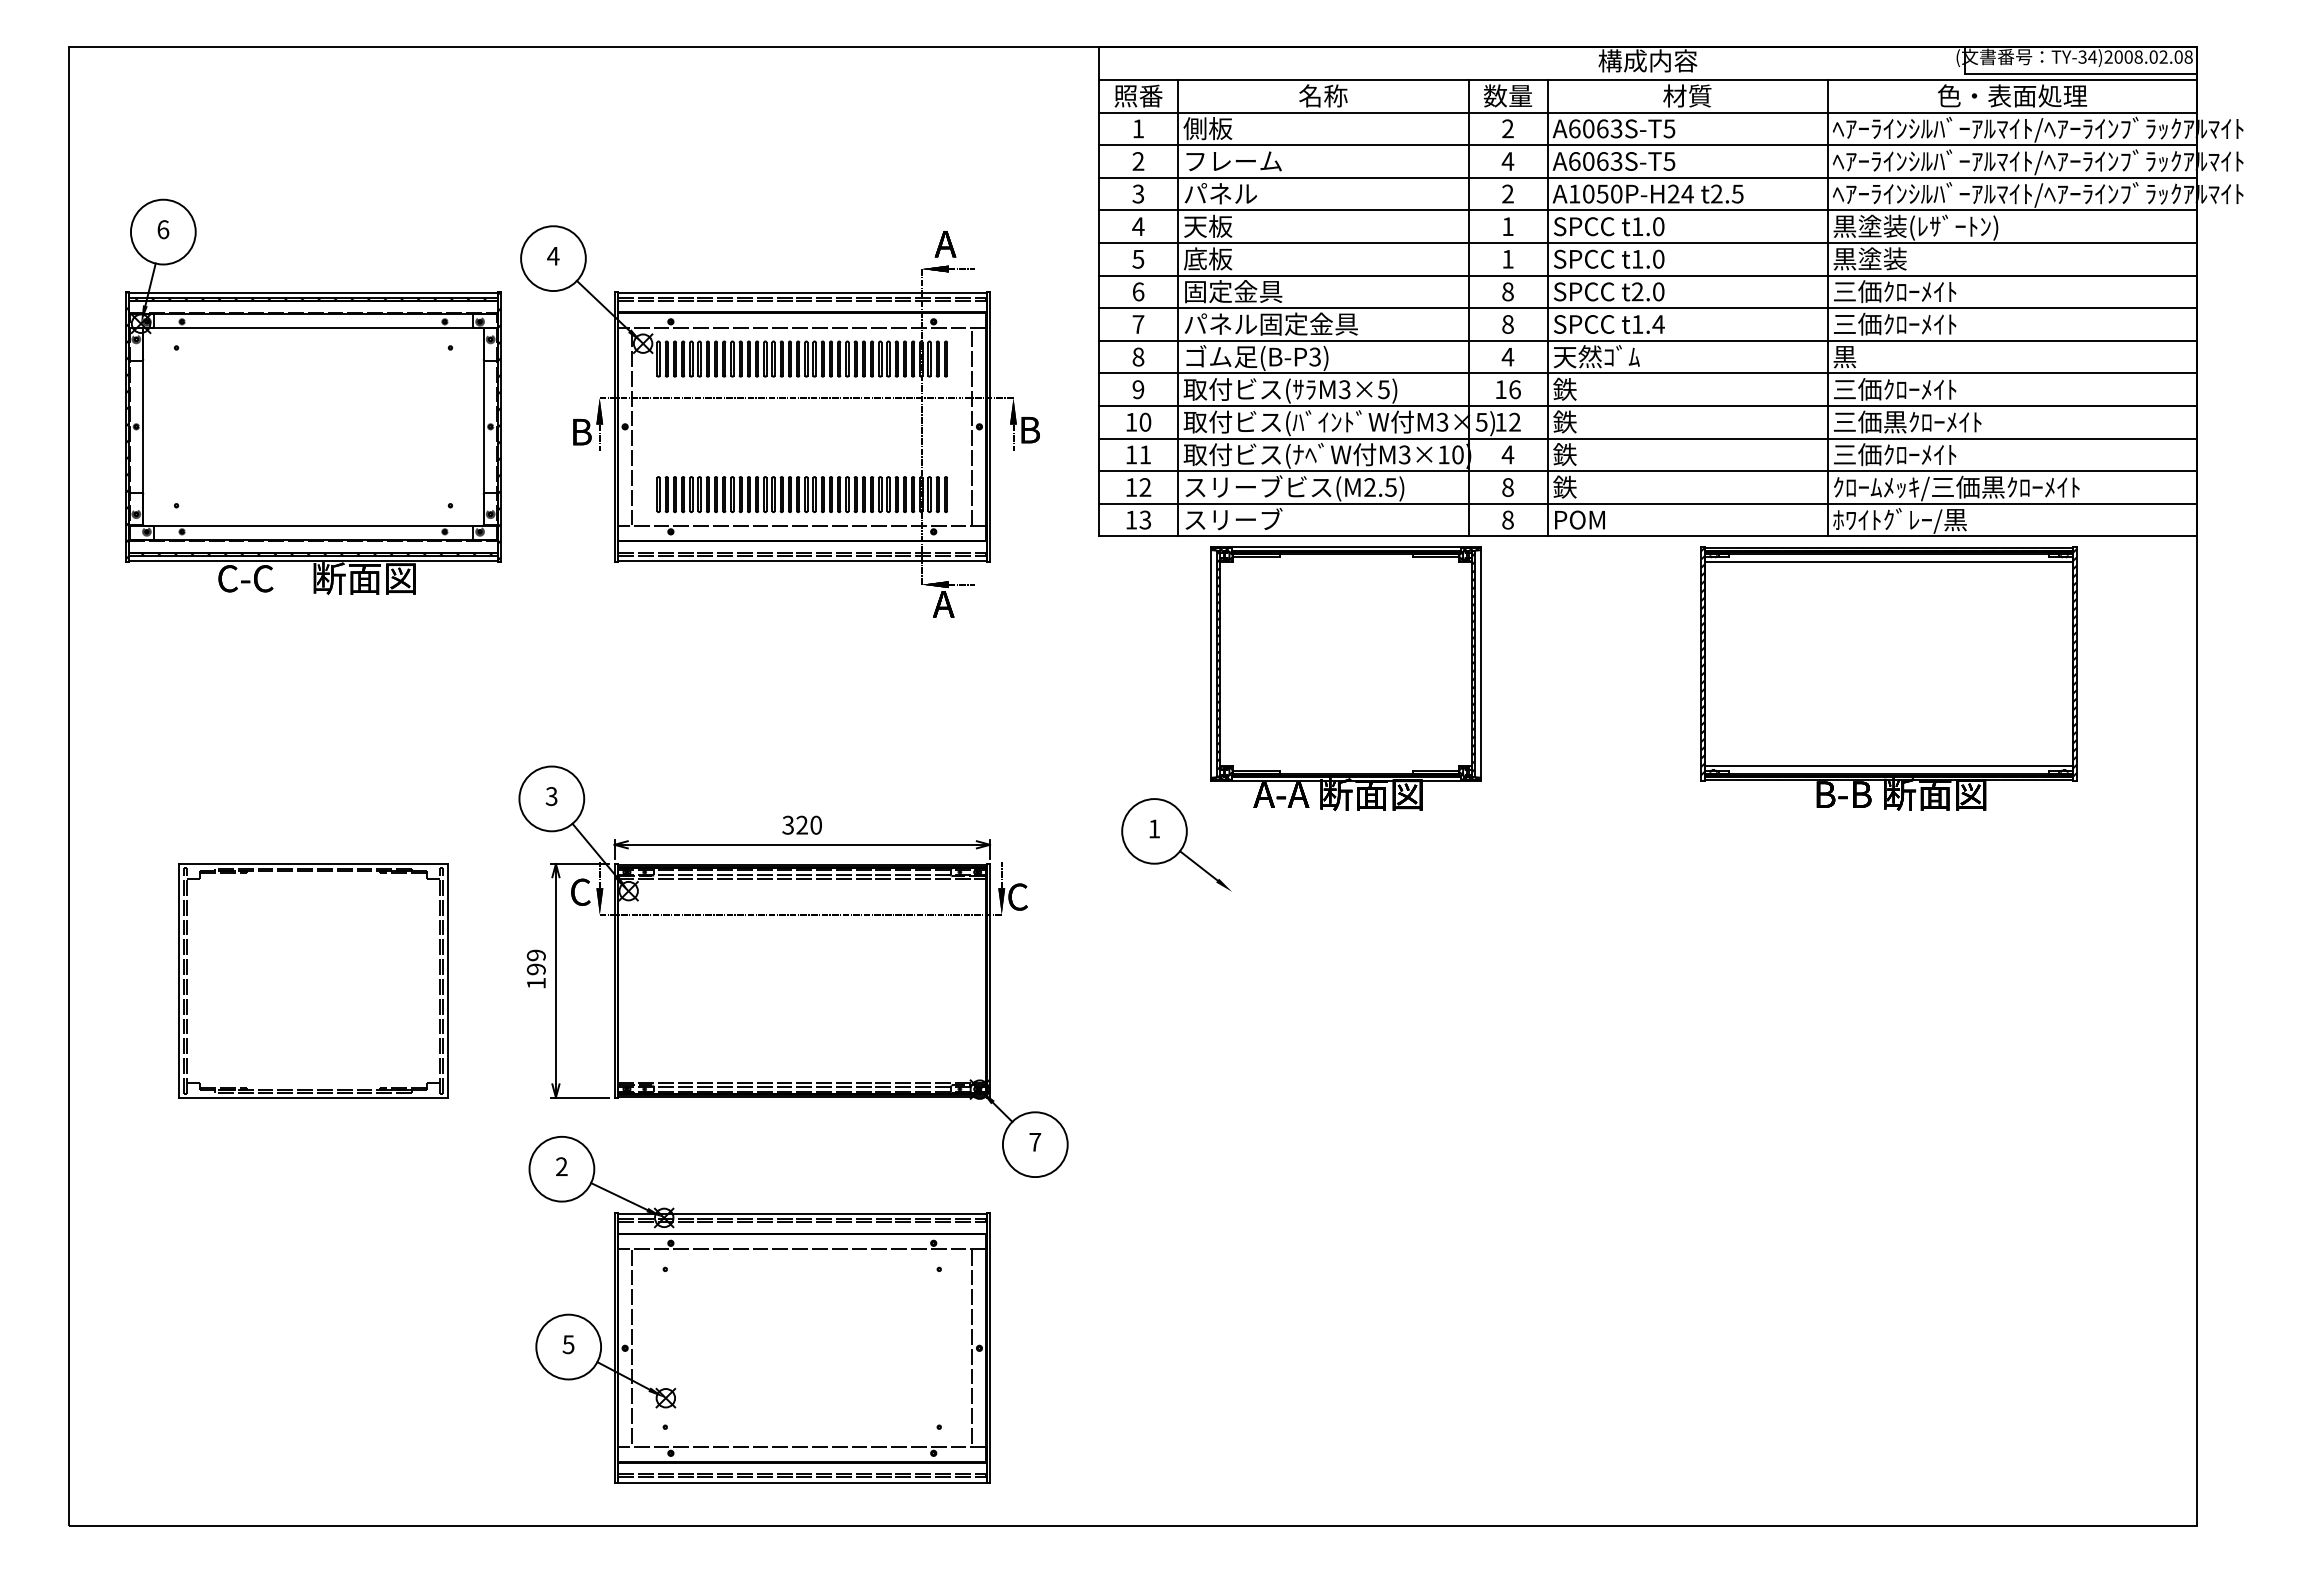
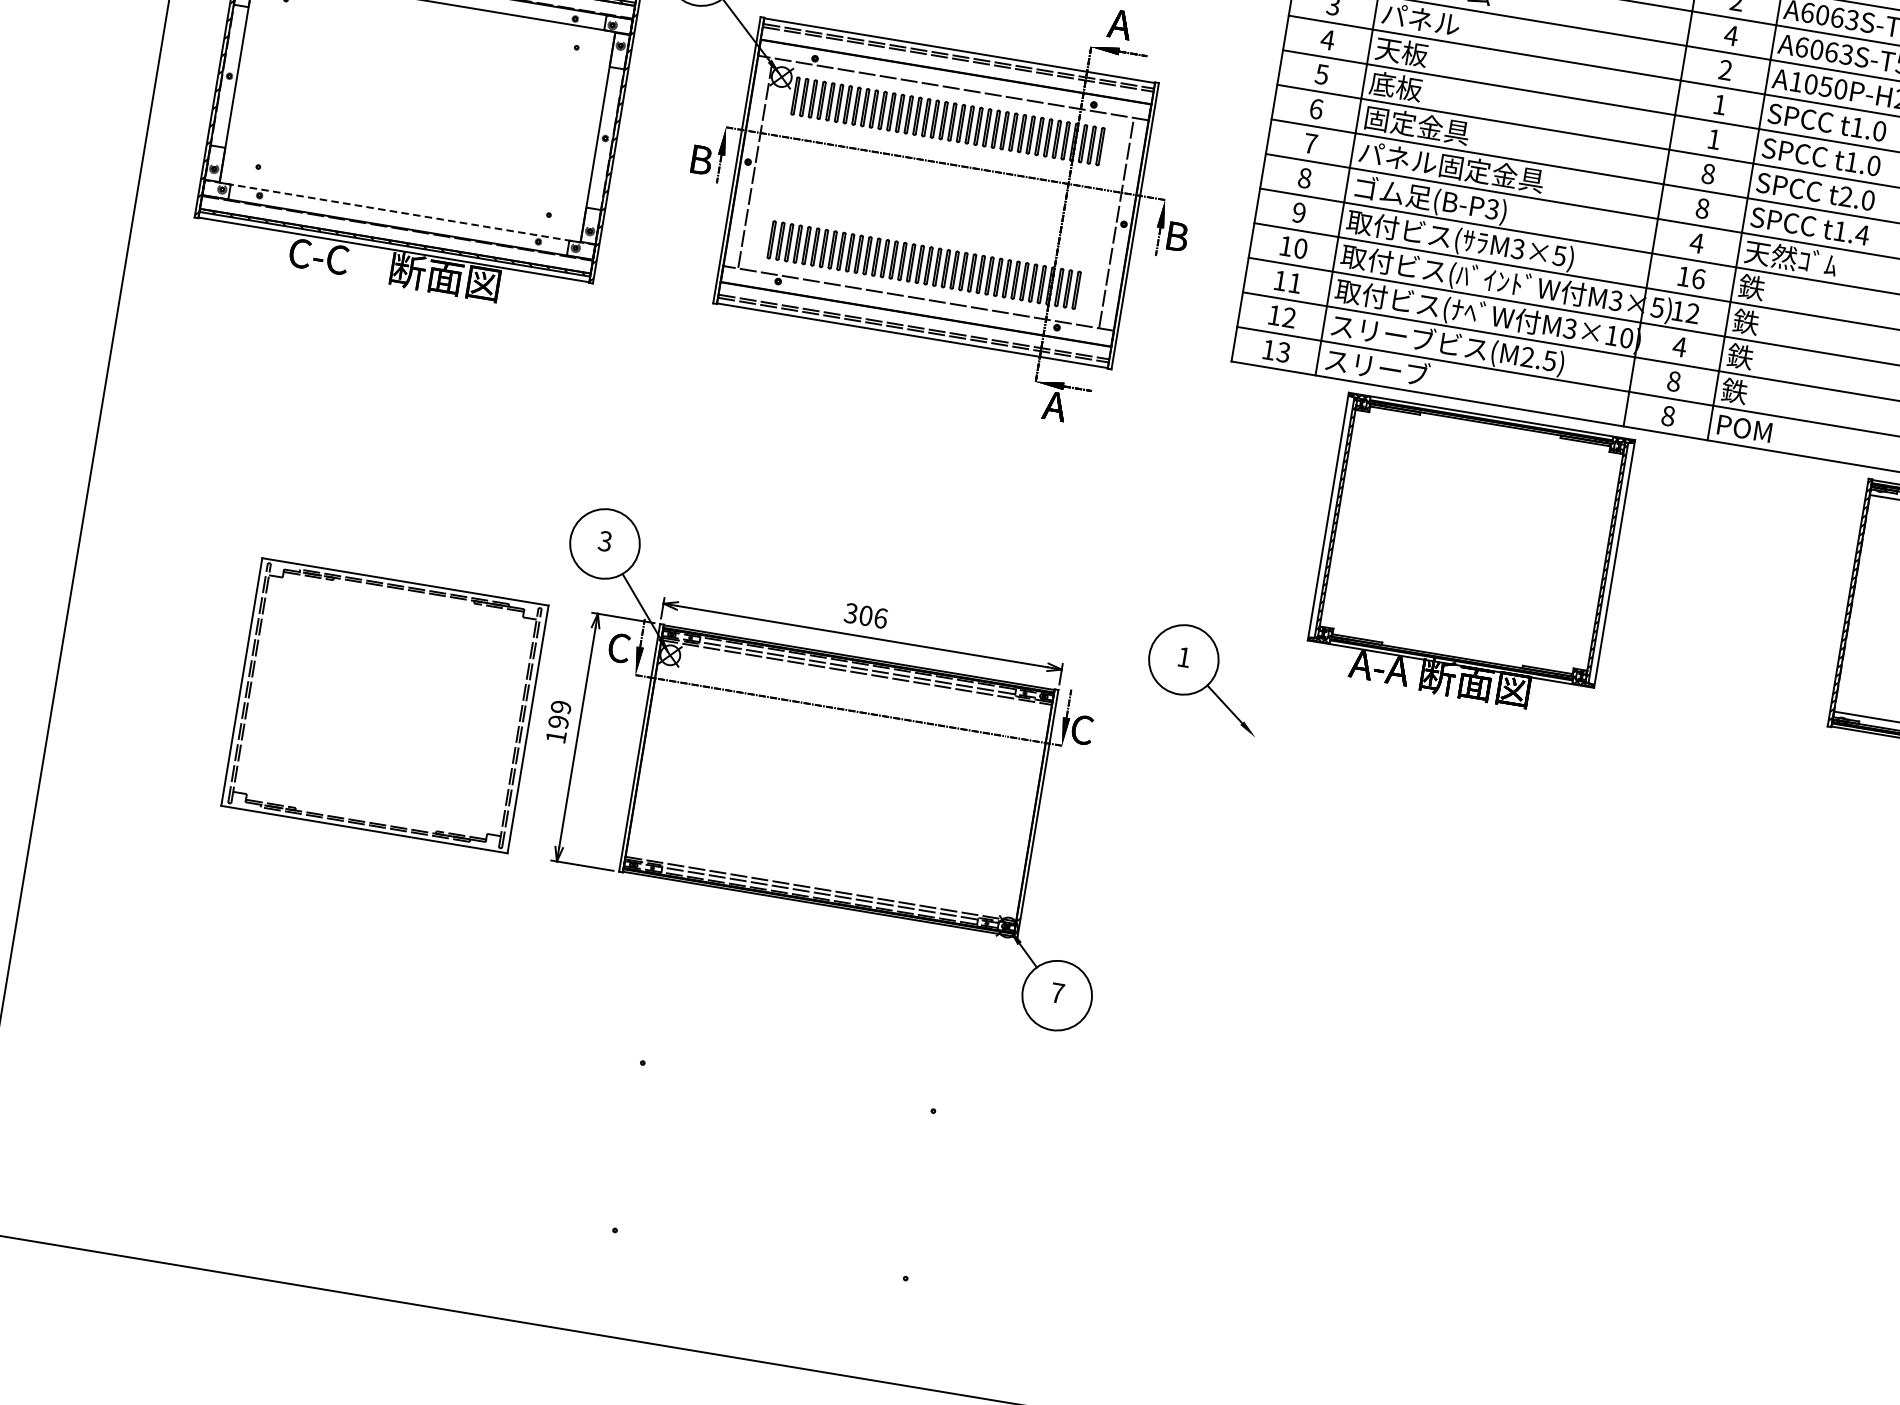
line: (313, 525) -> (400, 212), solid -> dashed
text: (809, 824) -> (873, 616), 320 -> 306
part: (1176, 844) -> (1204, 677), moved
part: (313, 980) -> (384, 705), moved
part: (759, 1309) -> (735, 1122), removed

